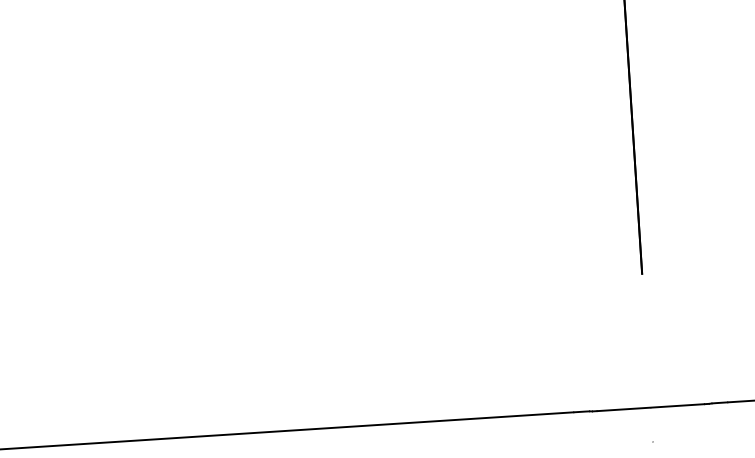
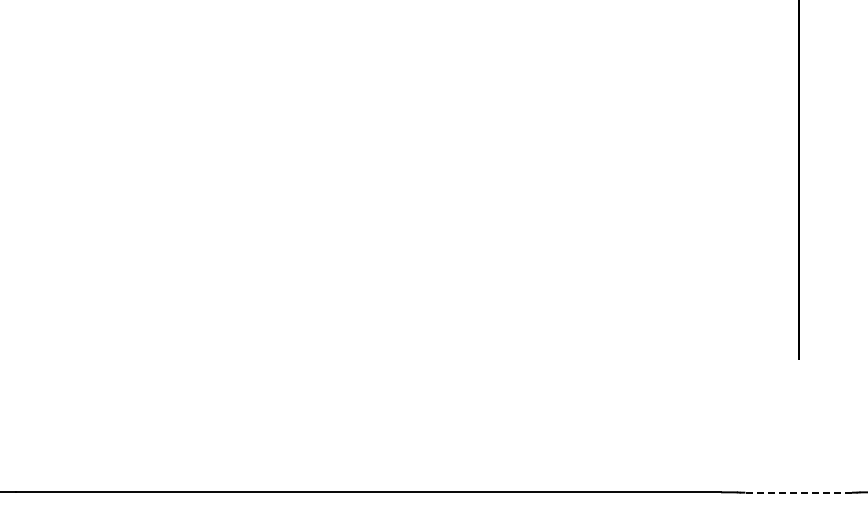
line: (650, 407) -> (798, 492), solid -> dashed

